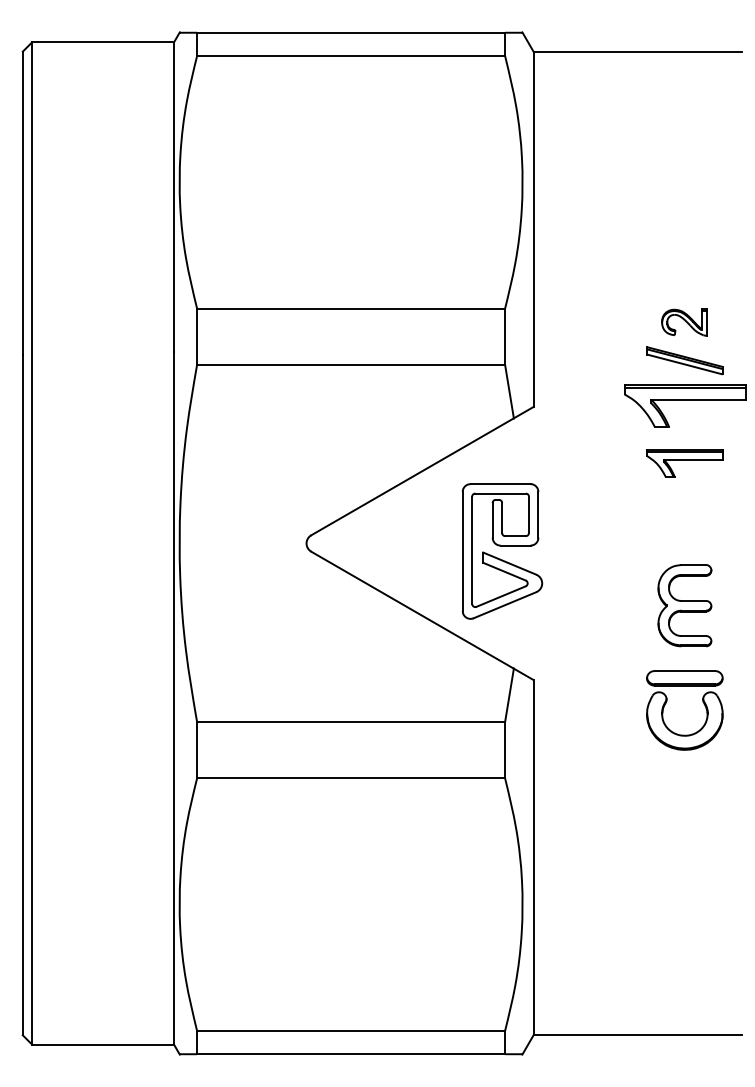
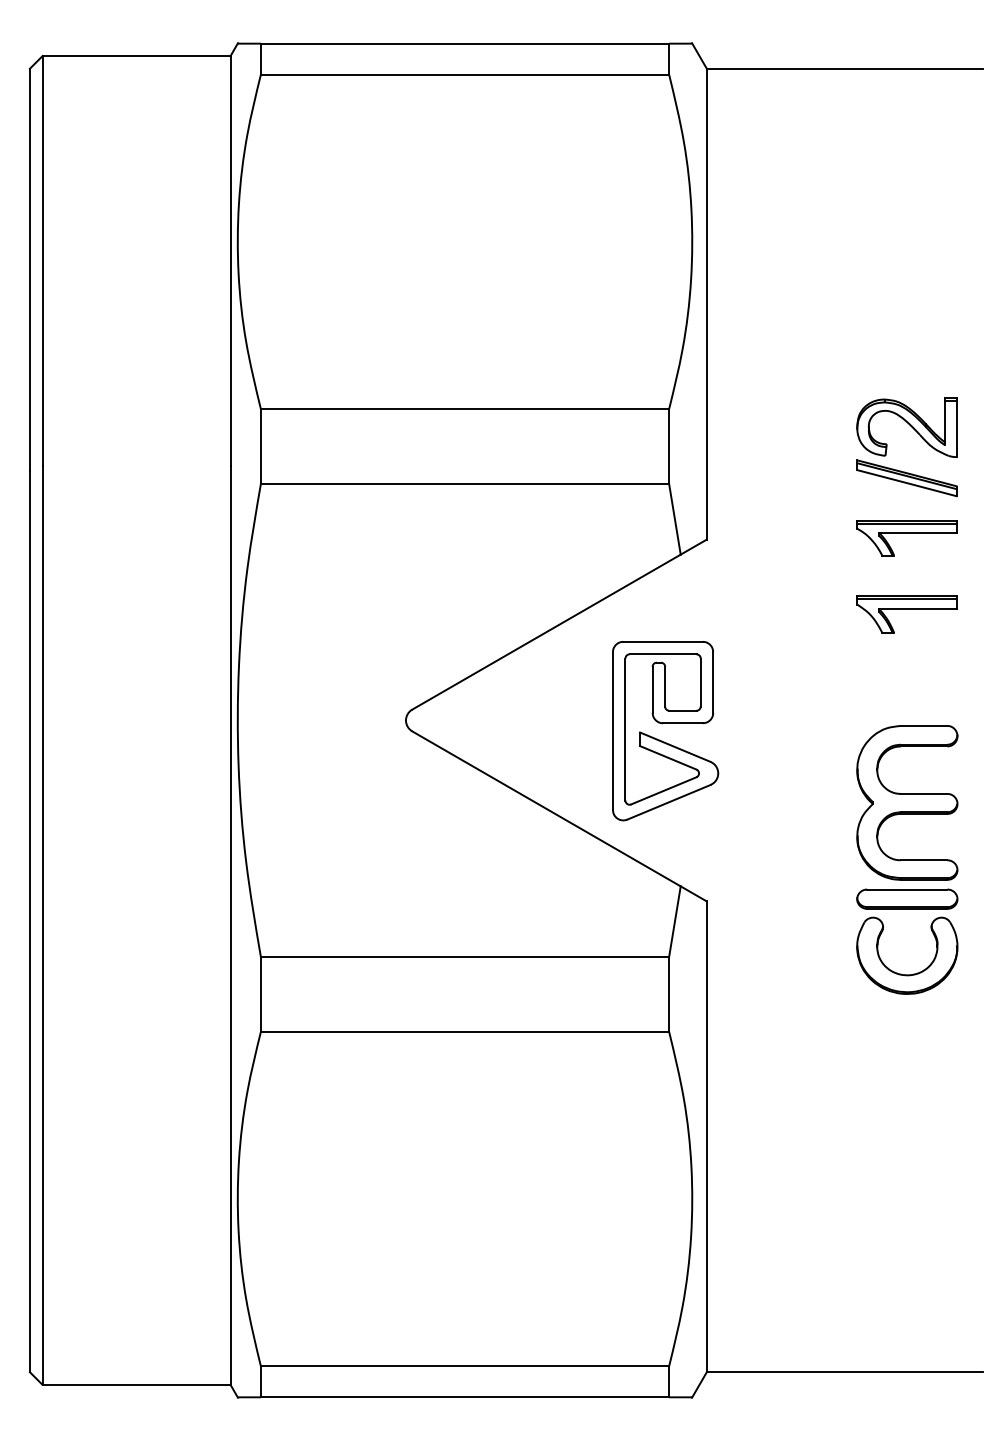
part: (684, 322) -> (906, 427), size x1.67
part: (684, 406) -> (906, 538), size x0.62
part: (684, 605) -> (907, 802), size x1.43

